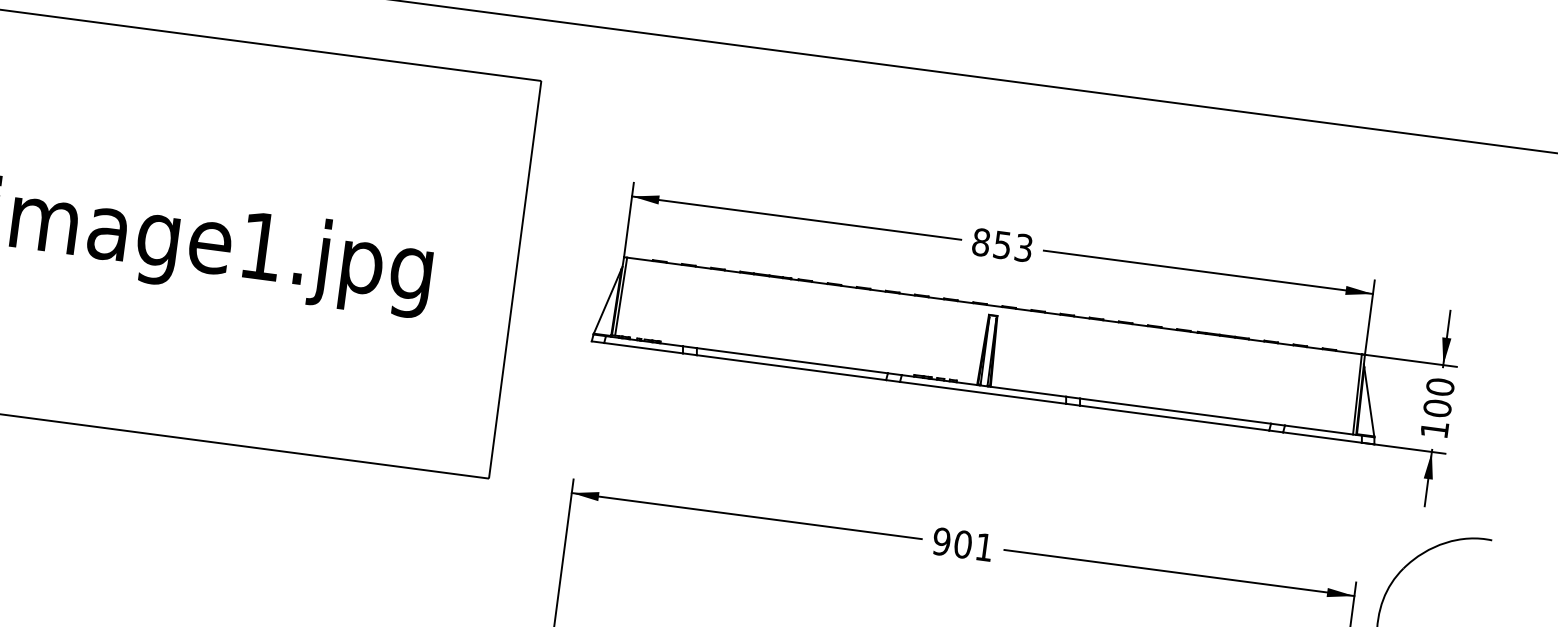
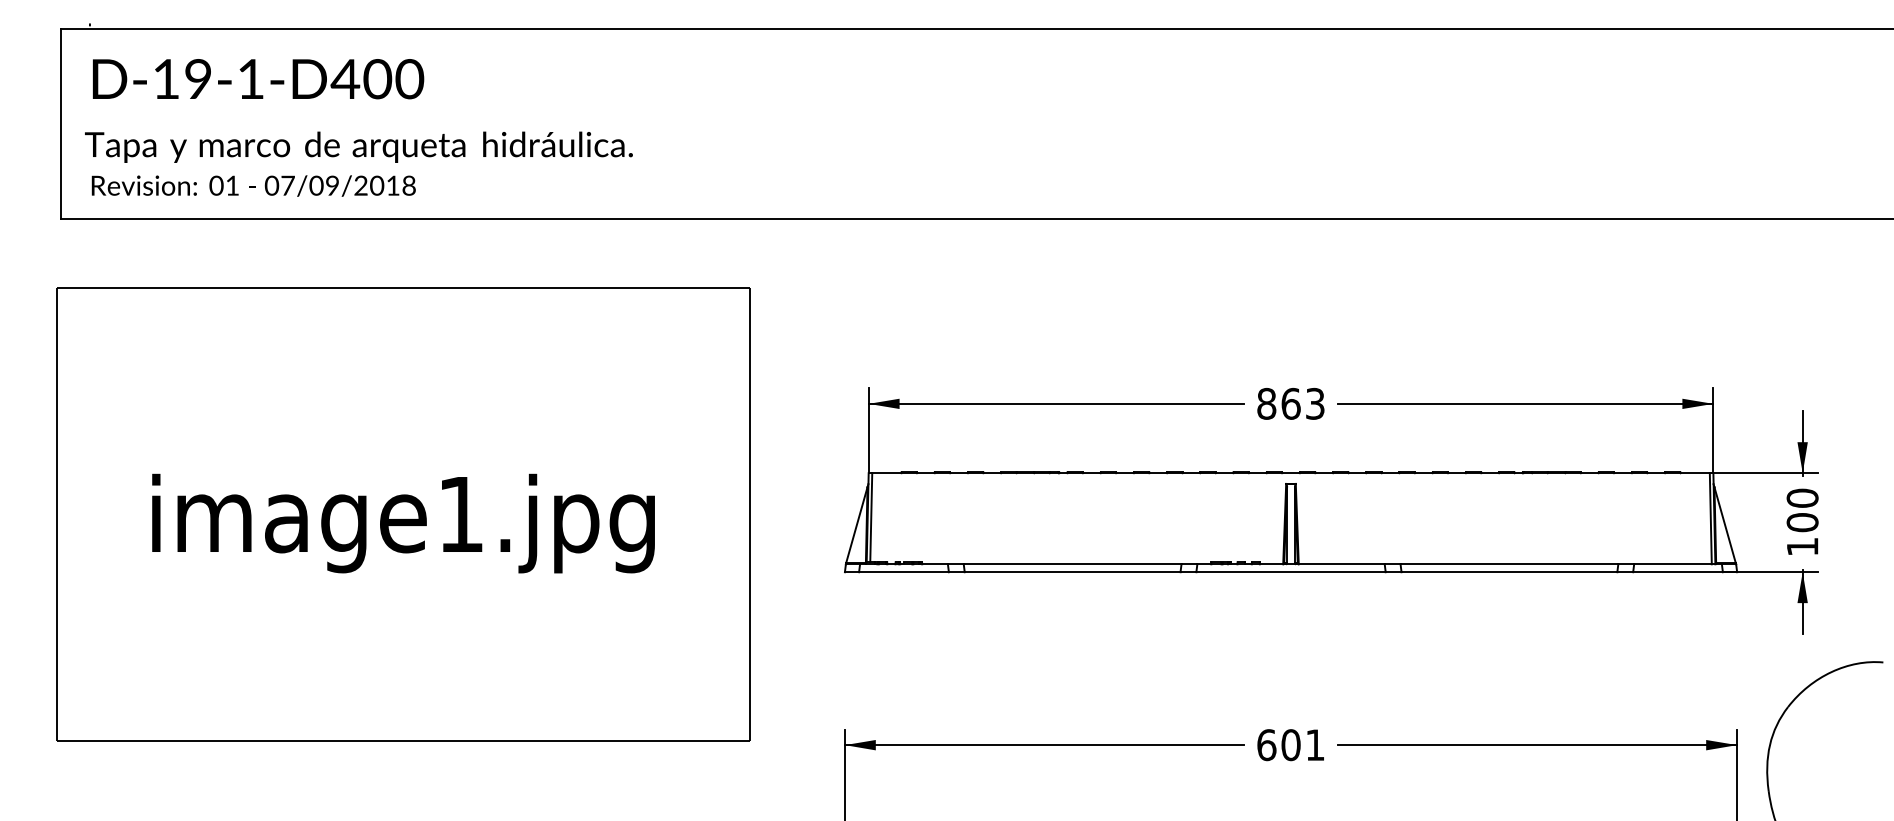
text: (1002, 244) -> (1290, 403), 853 -> 863
text: (941, 542) -> (1266, 745), 901 -> 601

